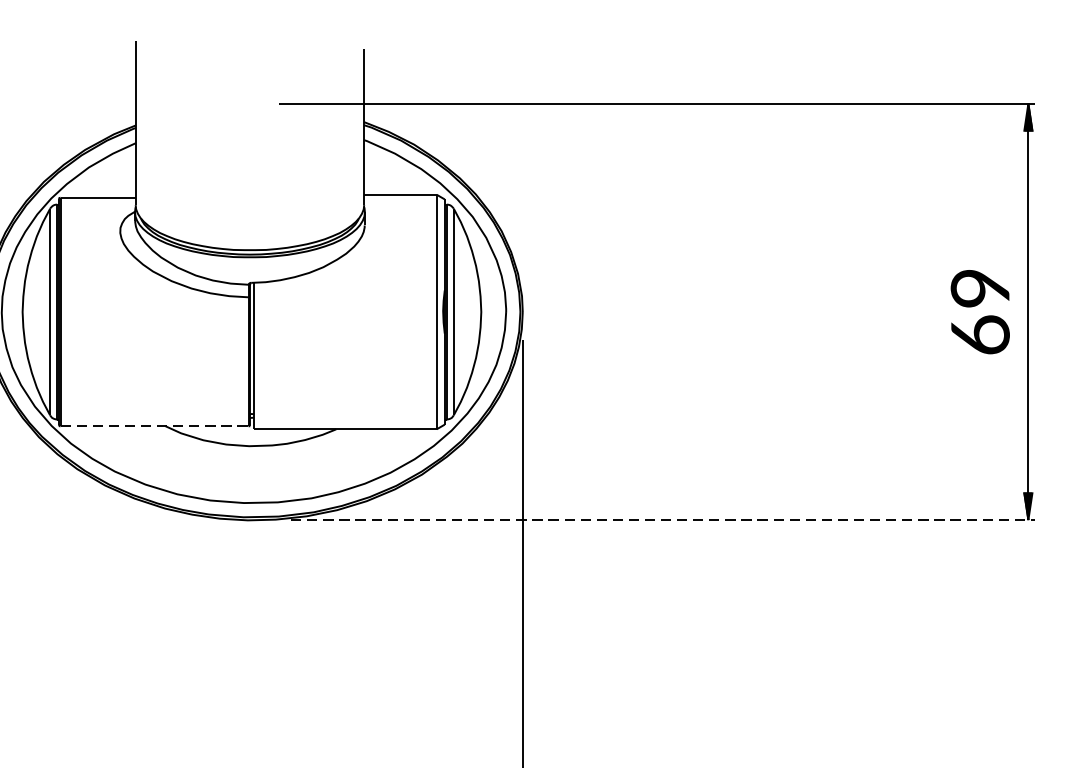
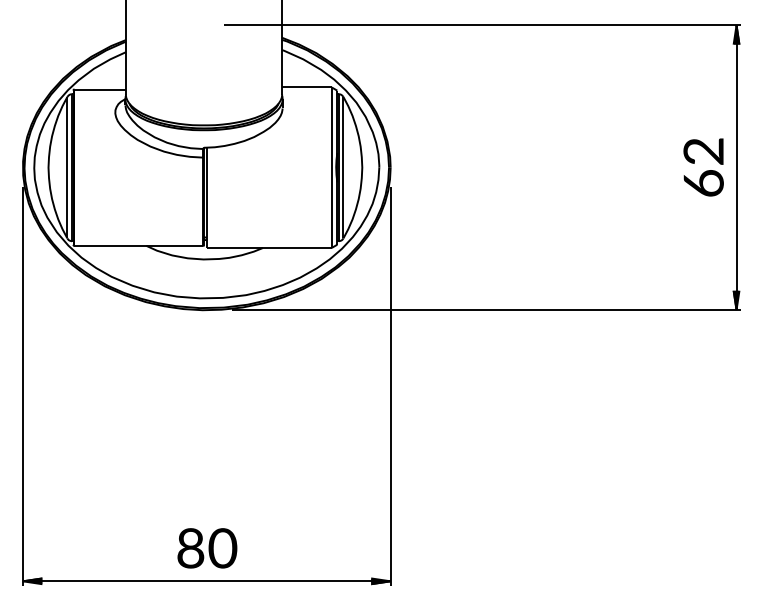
text: (980, 288) -> (703, 151), 69 -> 62
line: (155, 425) -> (139, 245), dashed -> solid
line: (664, 520) -> (487, 310), dashed -> solid

